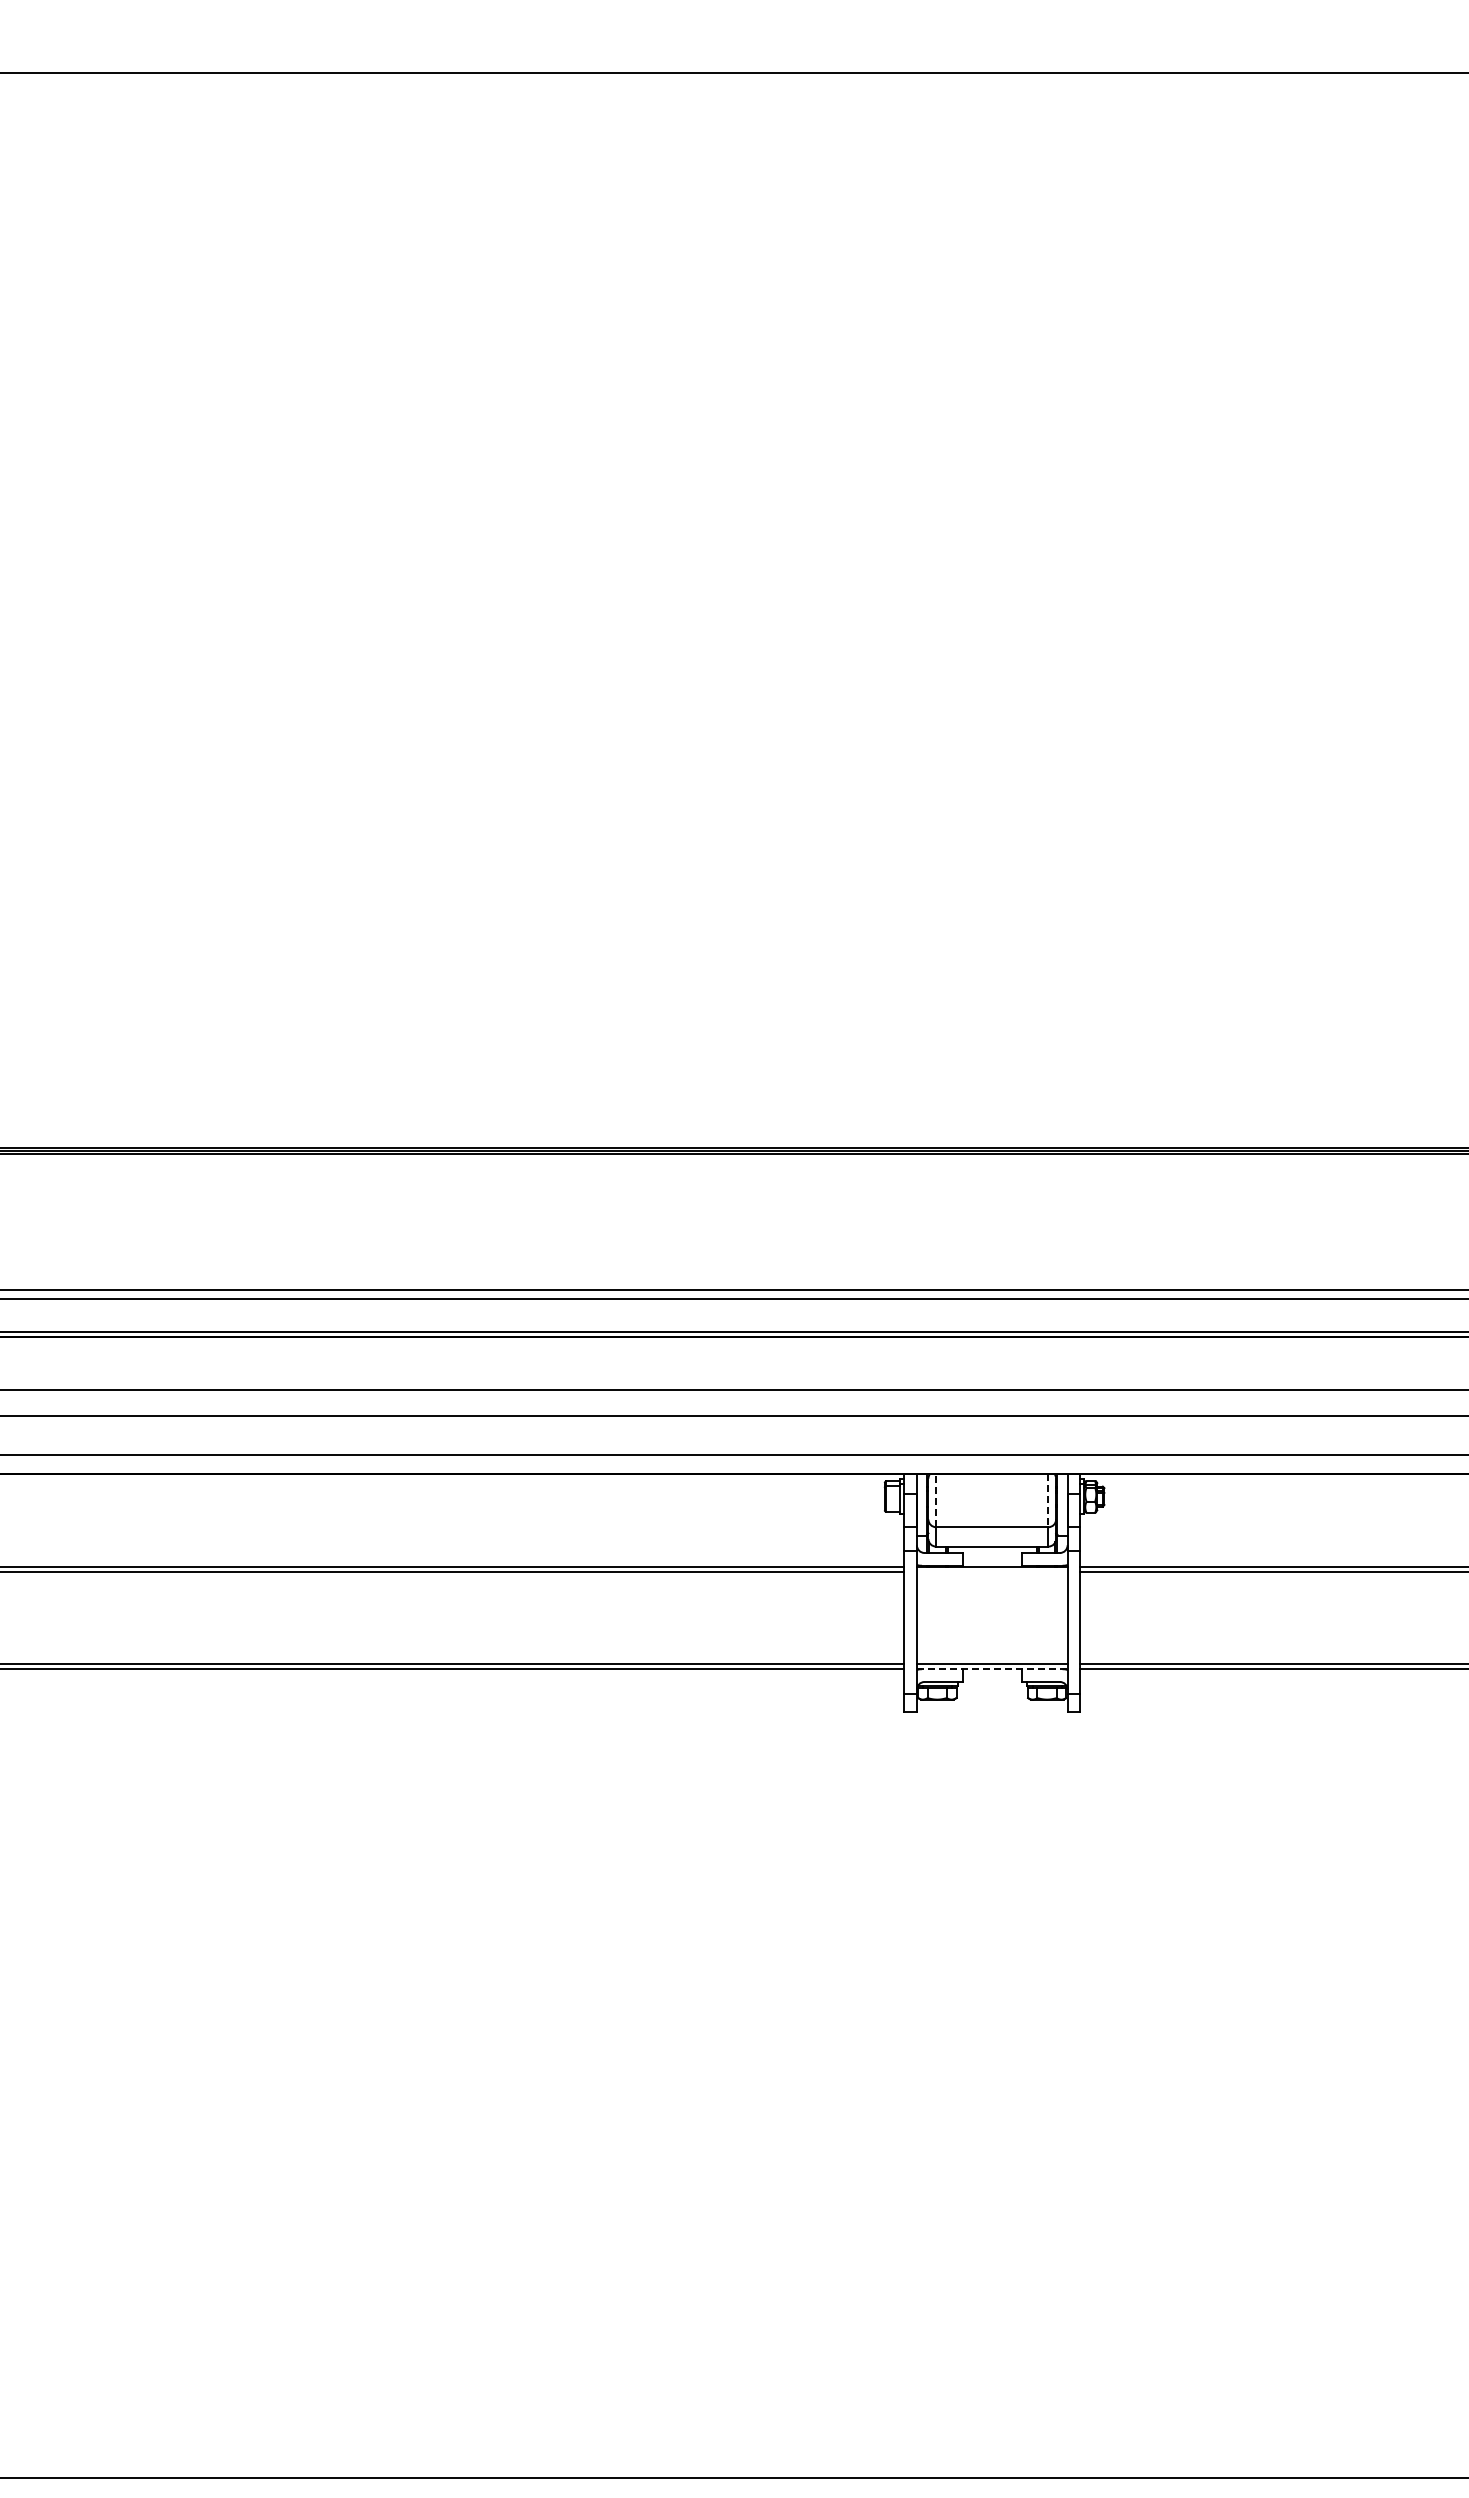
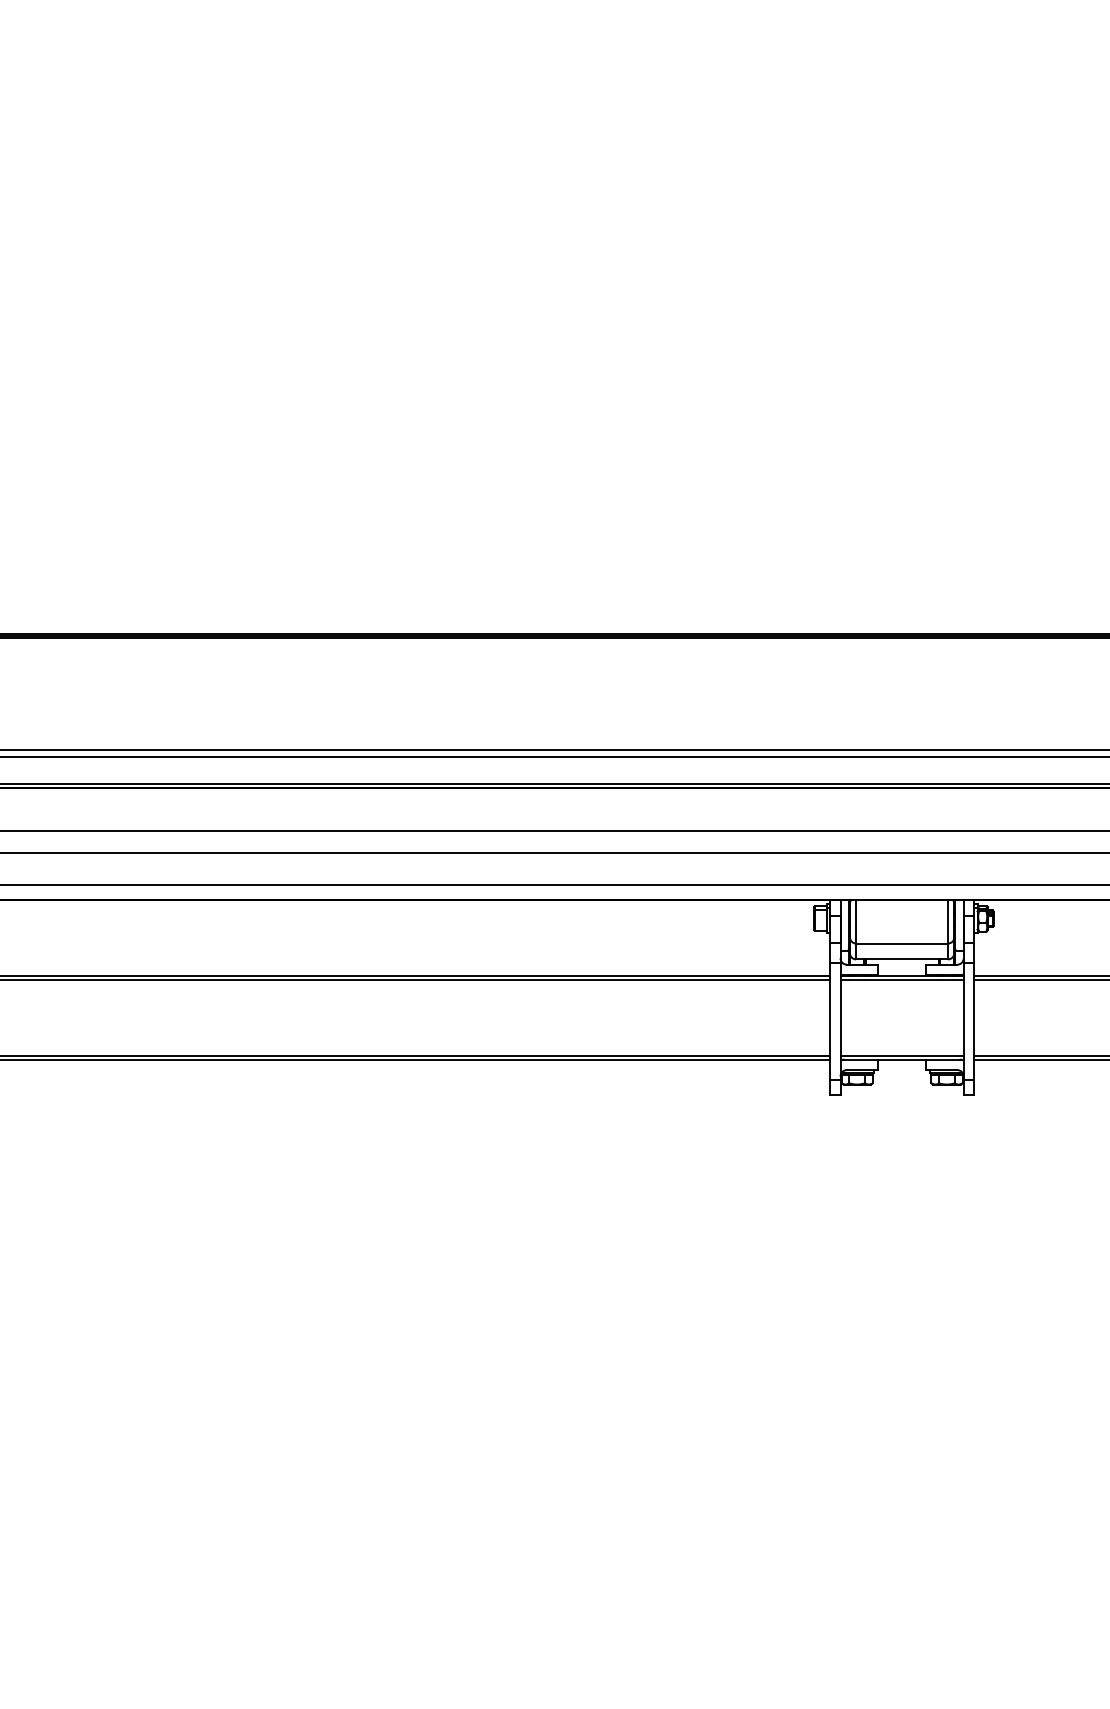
line: (936, 1500) -> (856, 921), dashed -> solid
line: (1048, 1501) -> (948, 922), dashed -> solid
line: (991, 1572) -> (901, 980), added
line: (992, 1669) -> (902, 1059), dashed -> solid

